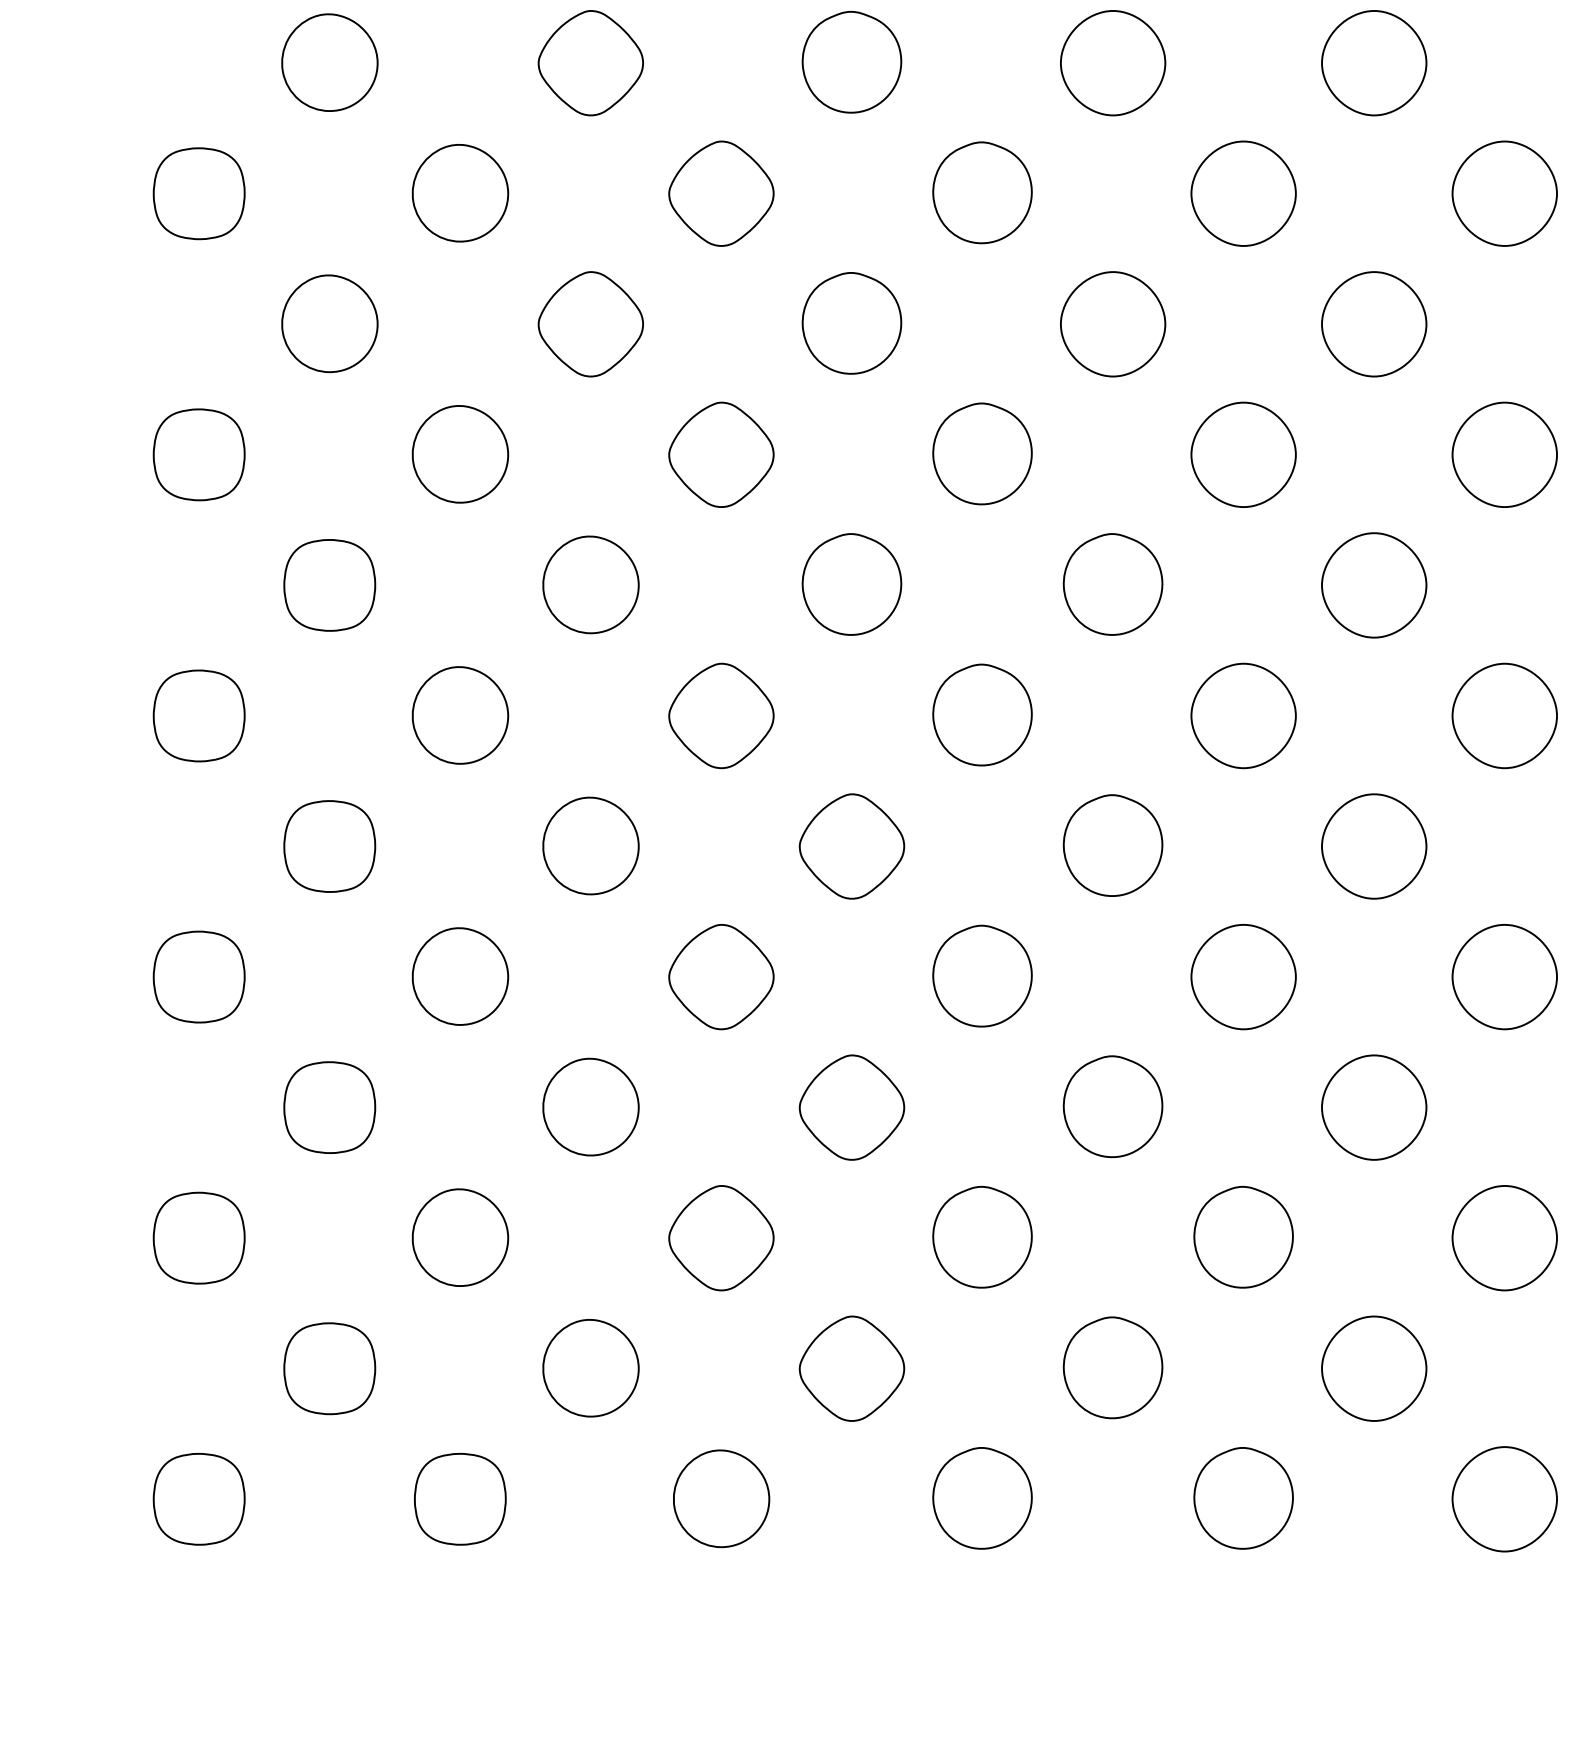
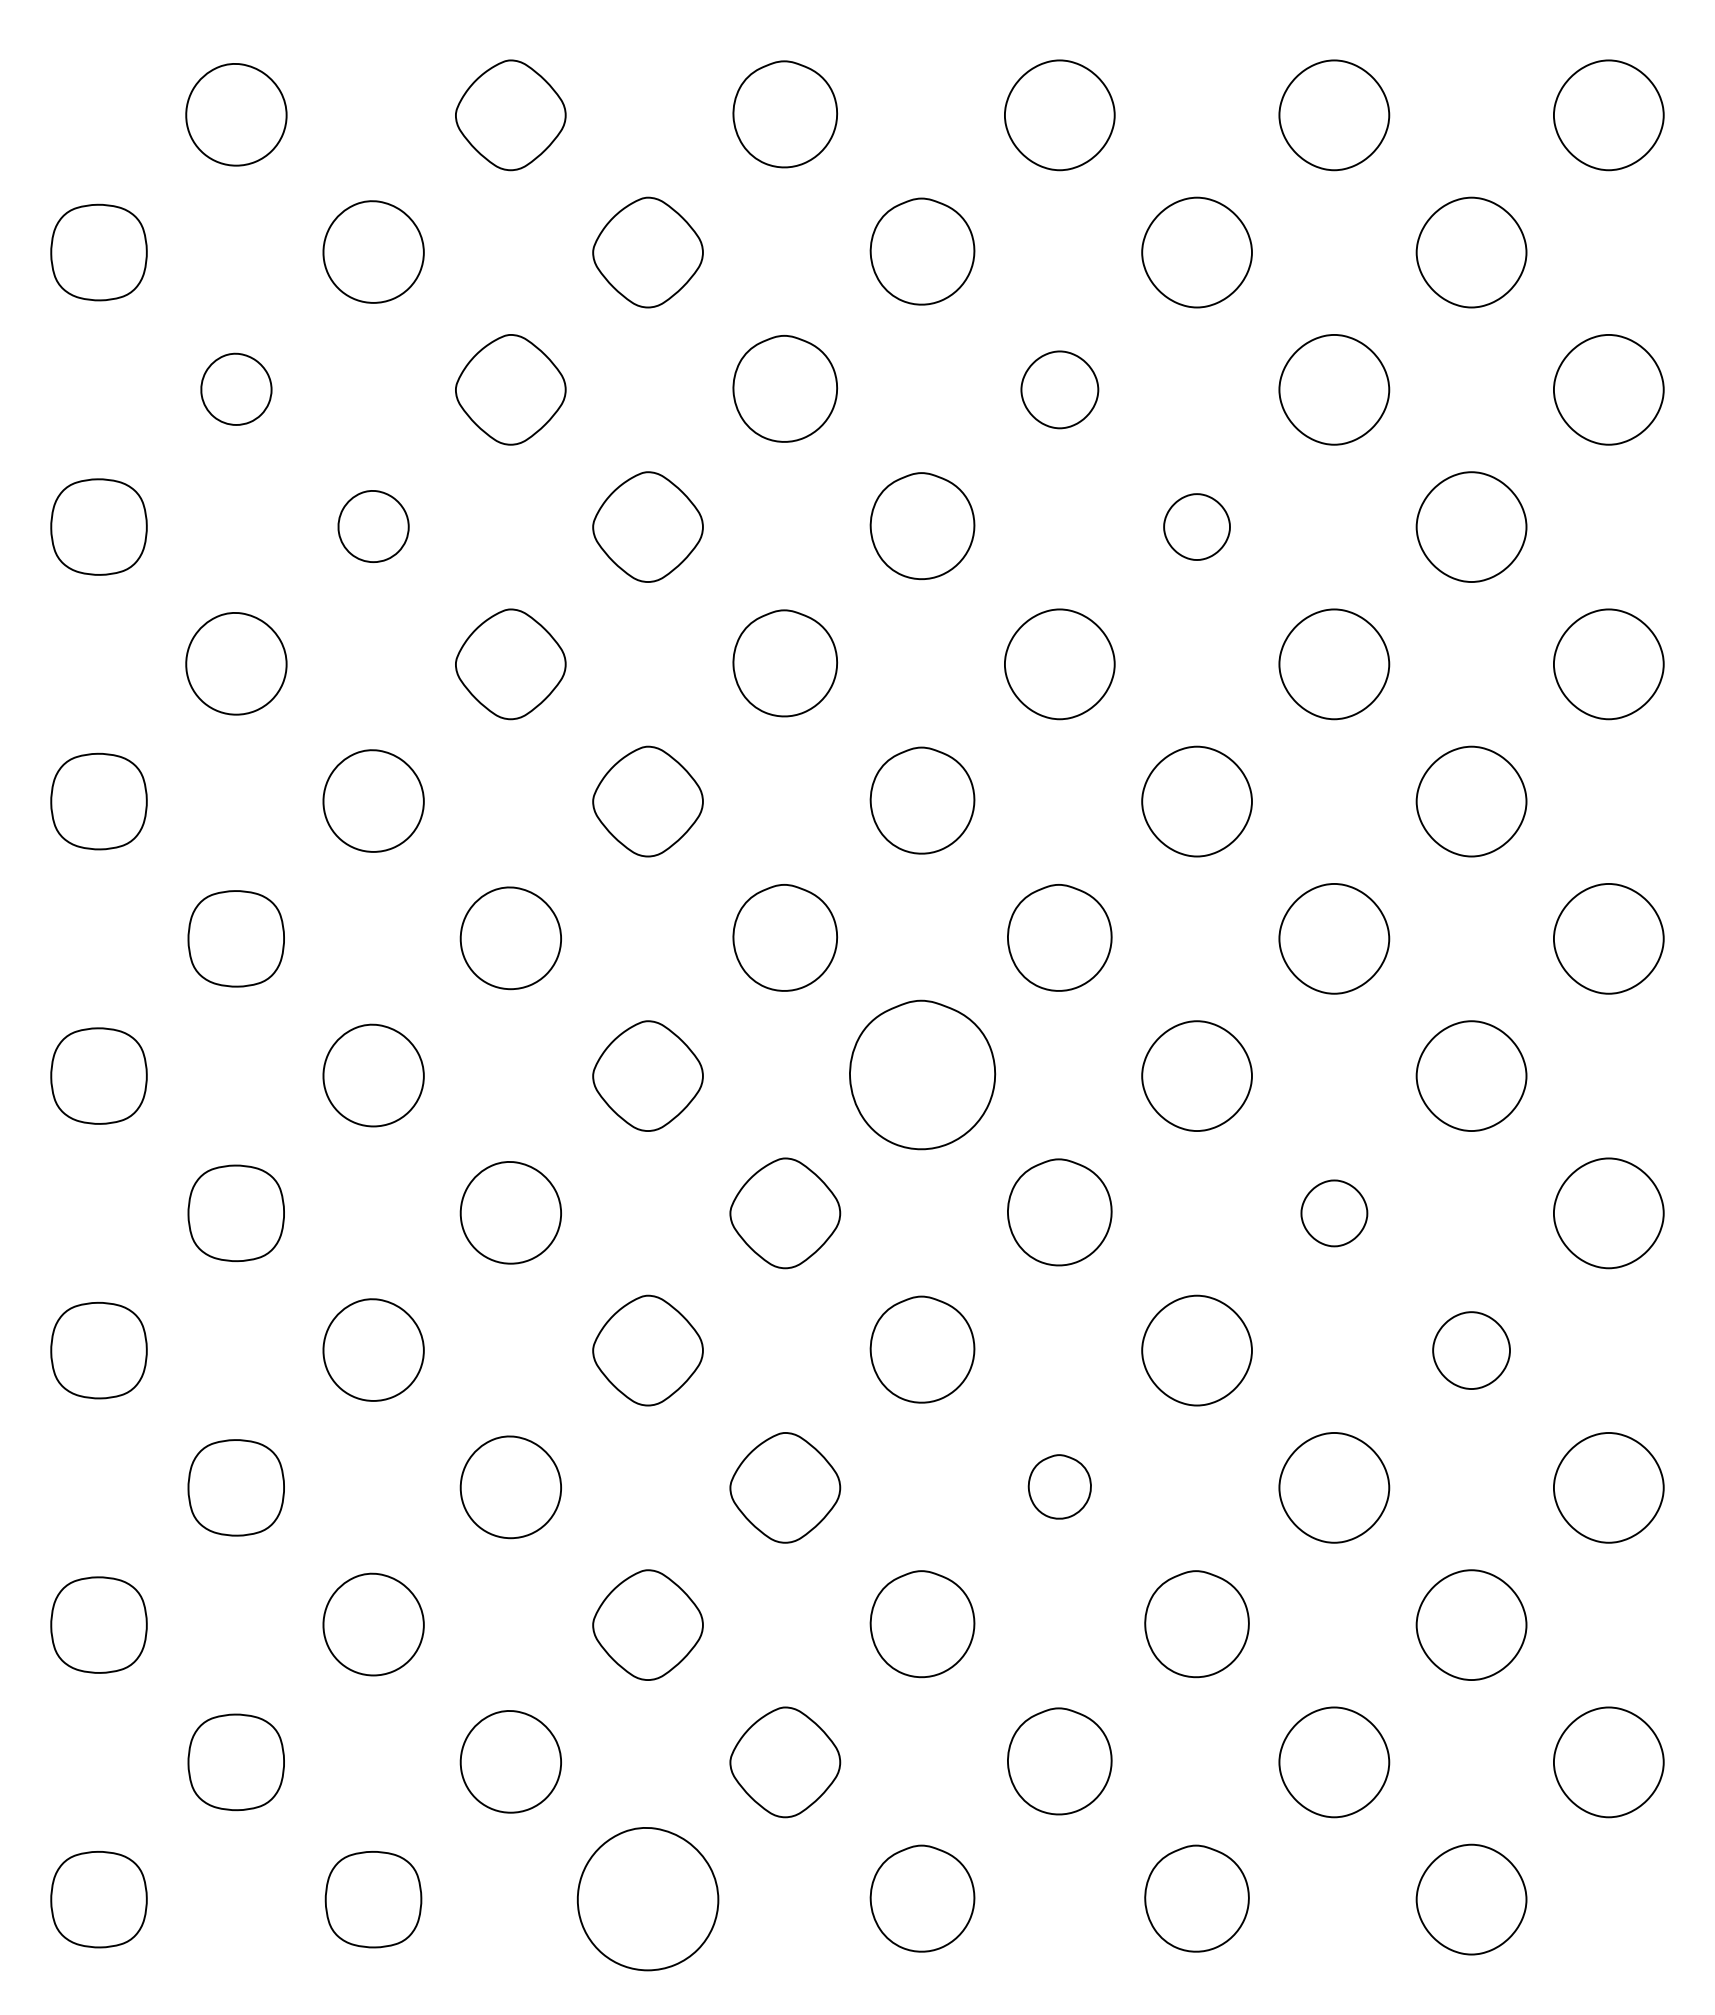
part: (329, 62) -> (236, 389), size x0.7
part: (1112, 62) -> (1059, 389), size x0.7
part: (460, 193) -> (373, 526), size x0.7
part: (1243, 193) -> (1196, 526), size x0.6
part: (982, 715) -> (922, 1075), size x1.4
part: (1374, 846) -> (1334, 1213), size x0.6
part: (1504, 976) -> (1471, 1350), size x0.7
part: (1112, 1106) -> (1059, 1486), size x0.6
part: (721, 1498) -> (648, 1898), size x1.4

